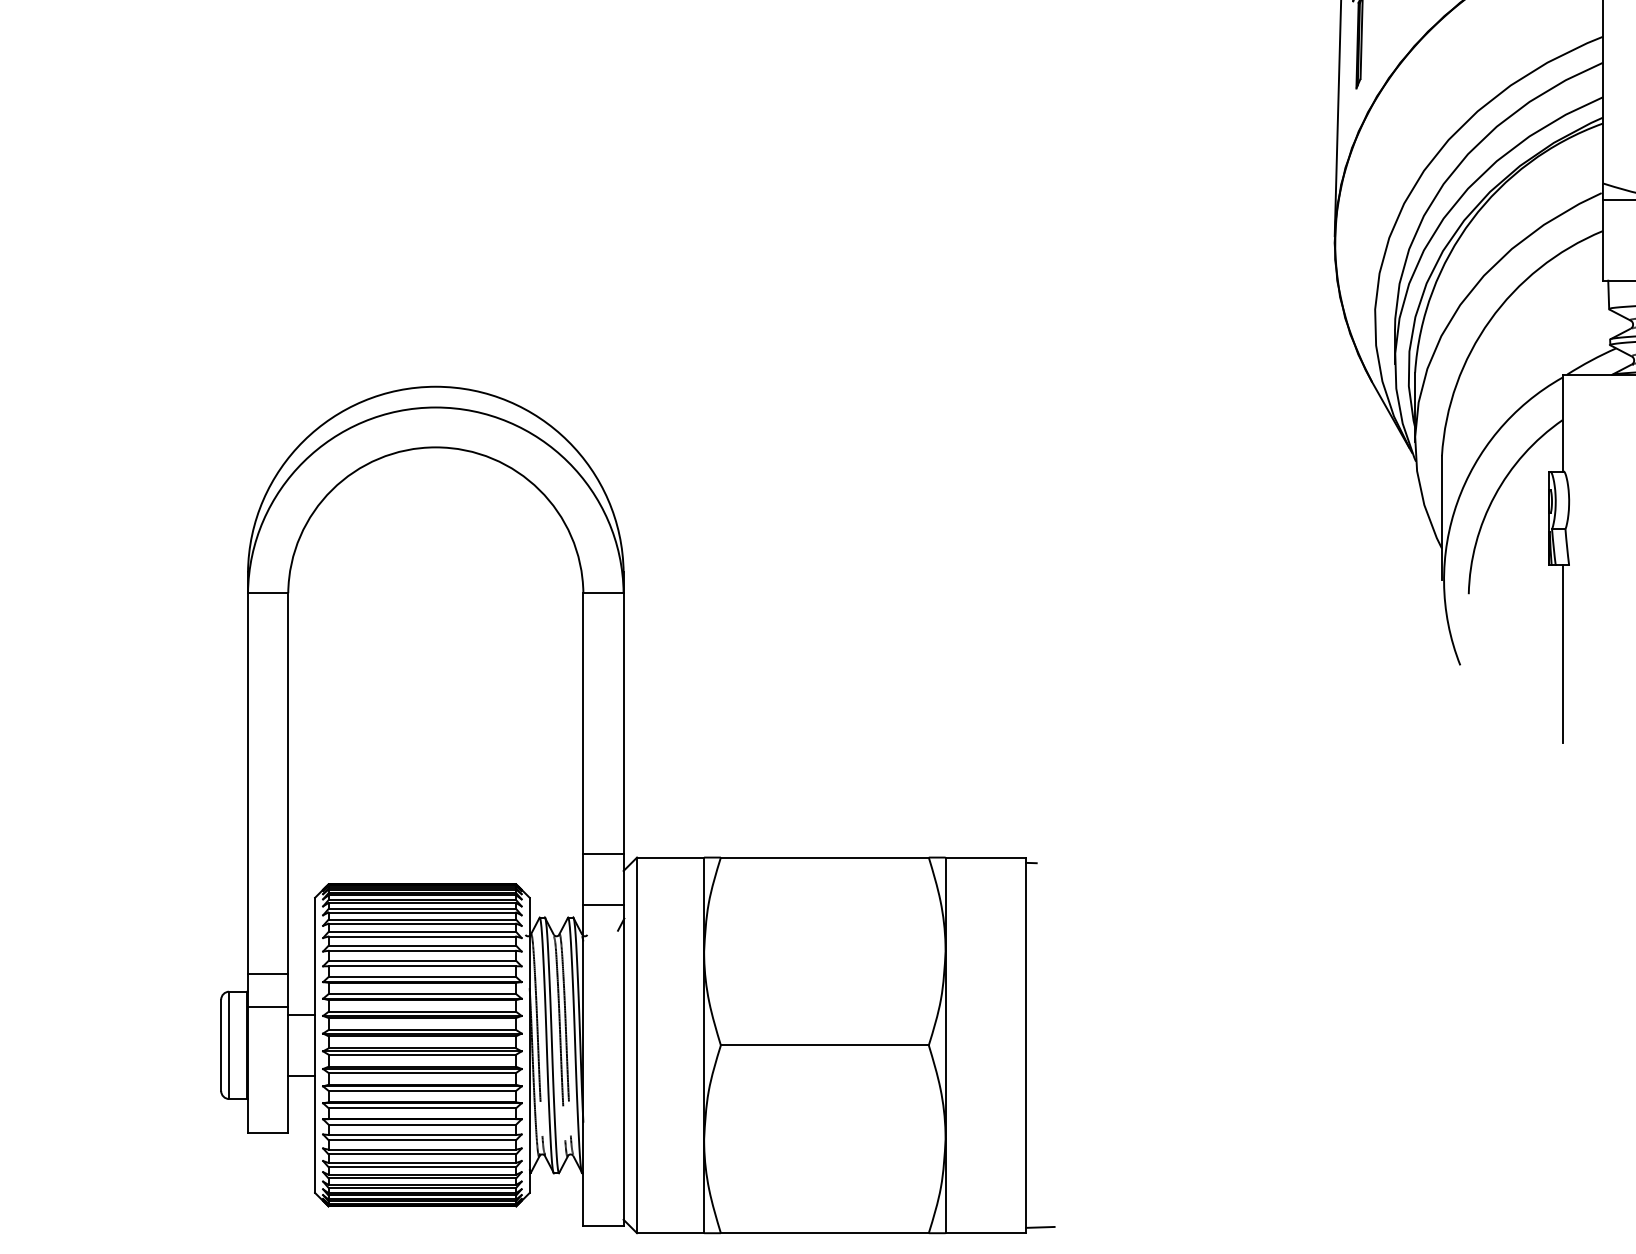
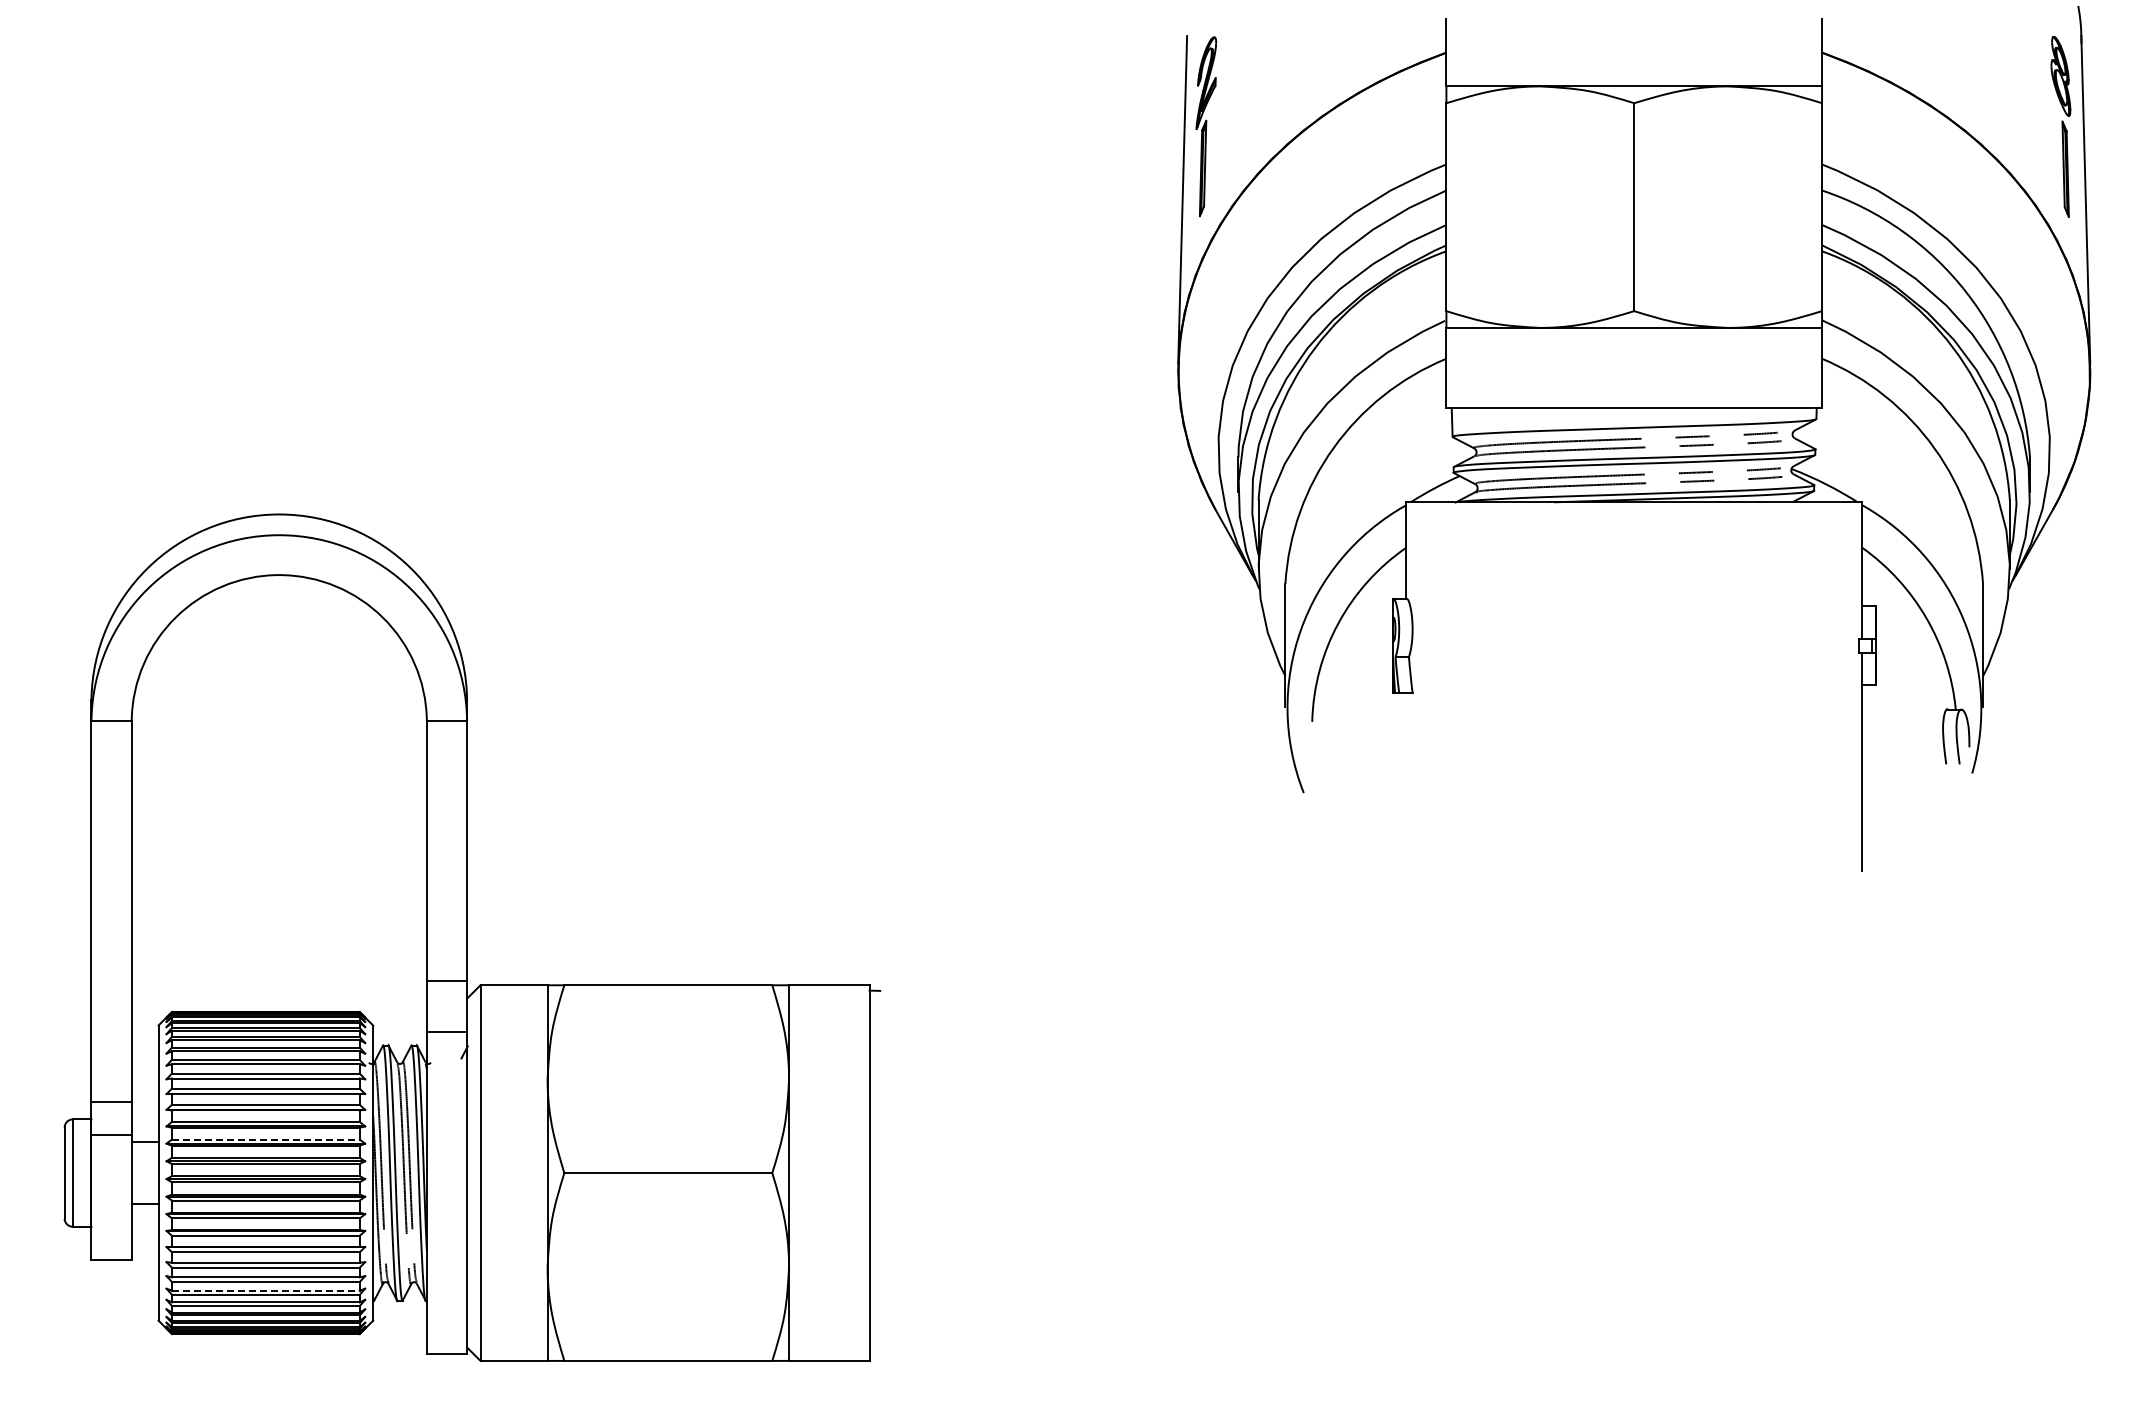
line: (1563, 654) -> (1406, 782), removed
line: (422, 1011) -> (265, 1139), solid -> dashed
line: (422, 1162) -> (265, 1290), solid -> dashed
line: (1040, 1226) -> (883, 1354), removed

